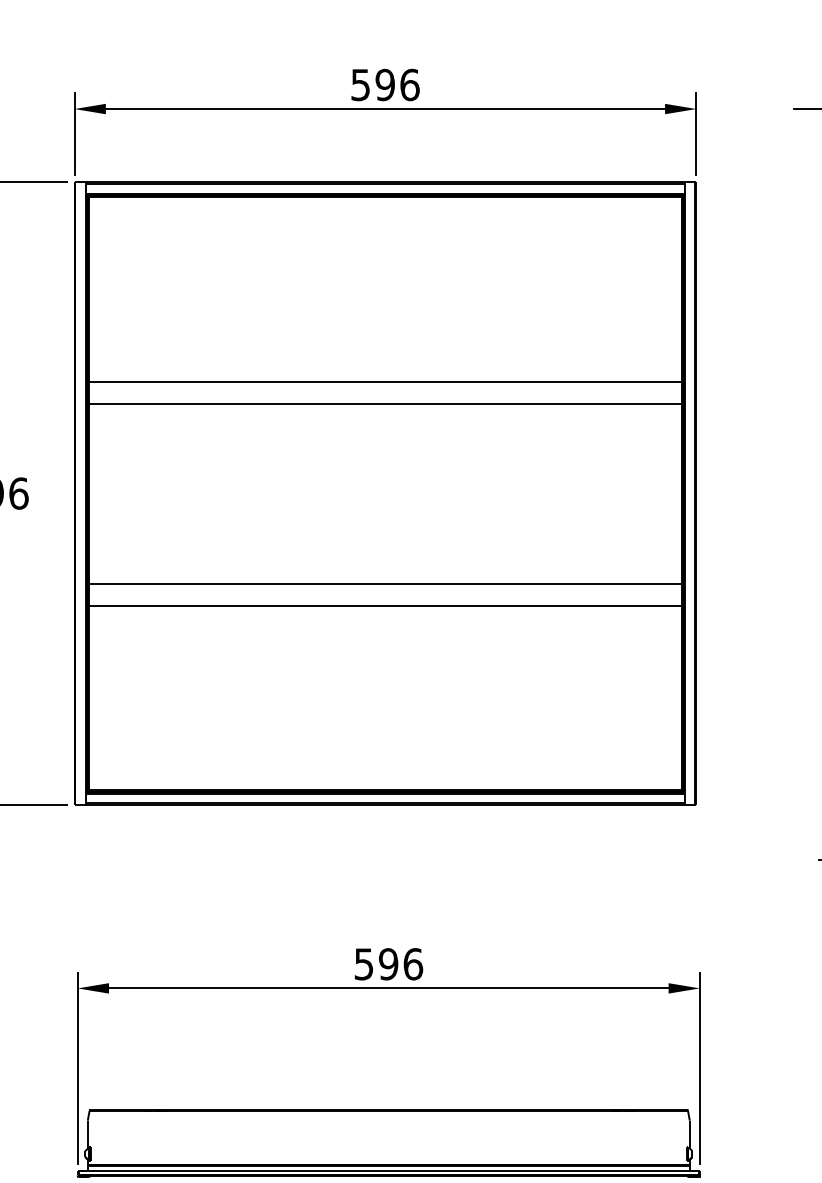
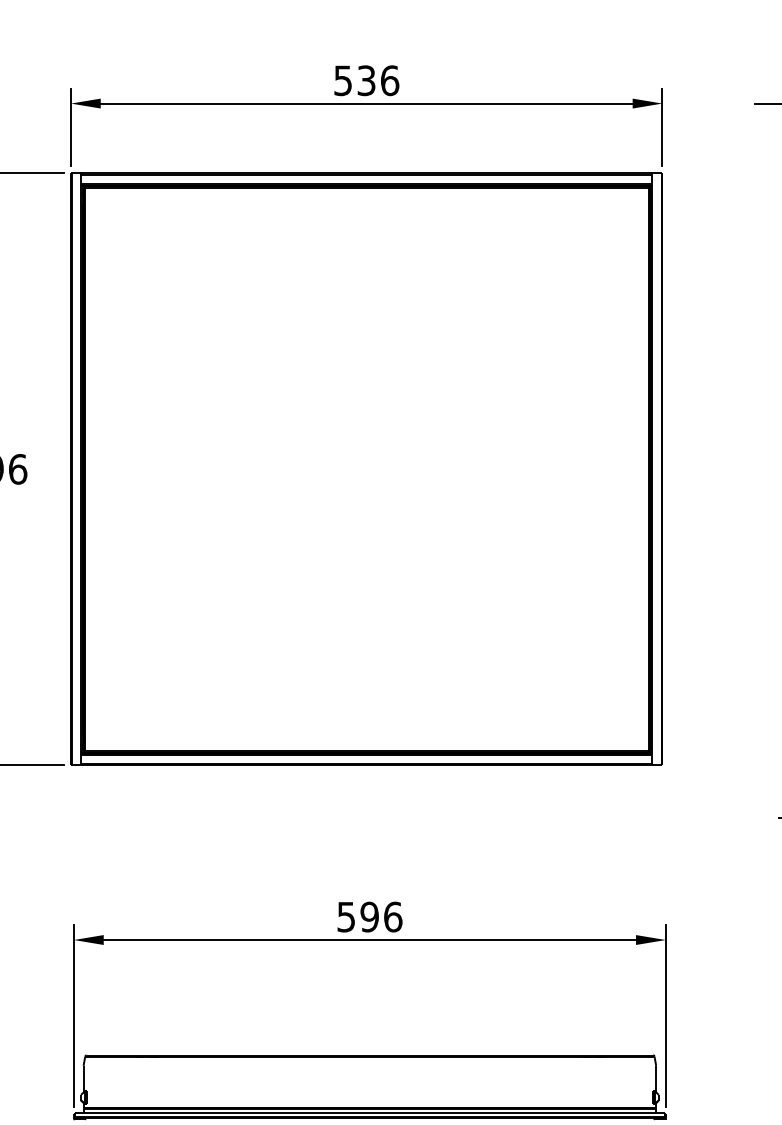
text: (385, 84) -> (366, 80), 596 -> 536
line: (385, 382) -> (366, 363), removed
line: (385, 404) -> (366, 384), removed
line: (385, 584) -> (366, 555), removed
line: (385, 606) -> (366, 576), removed

